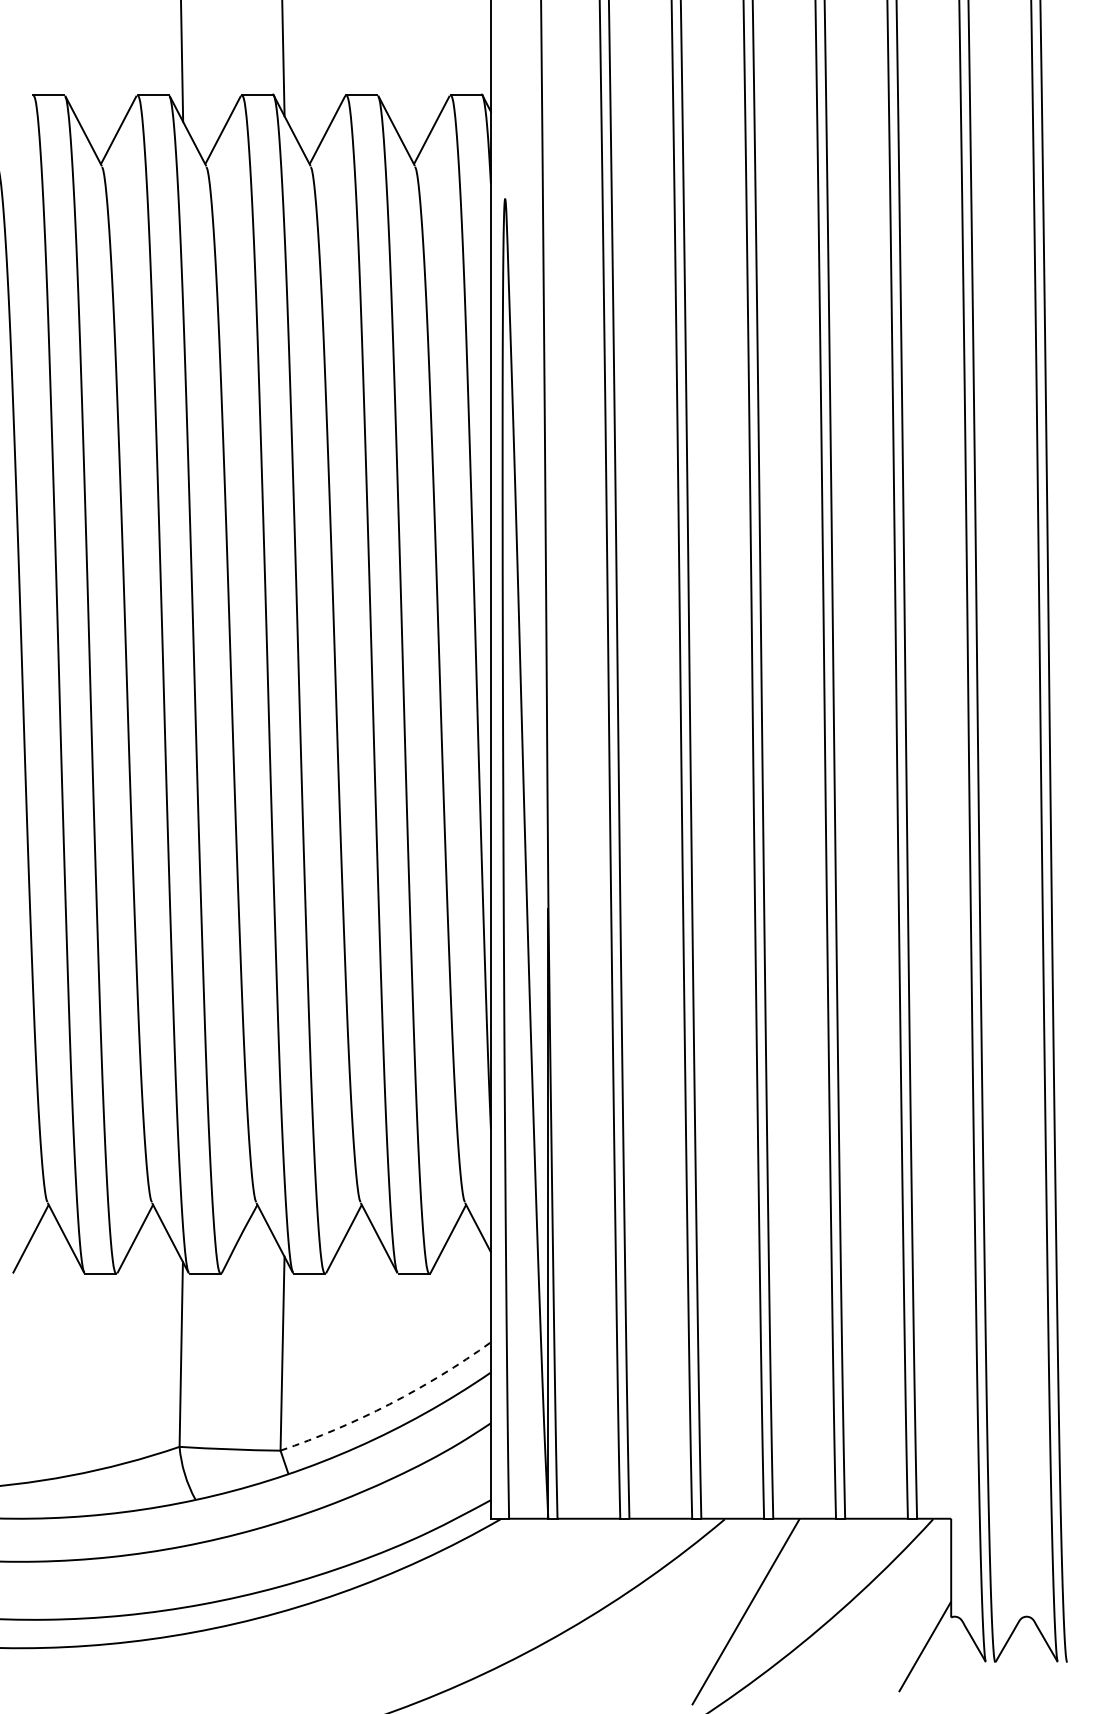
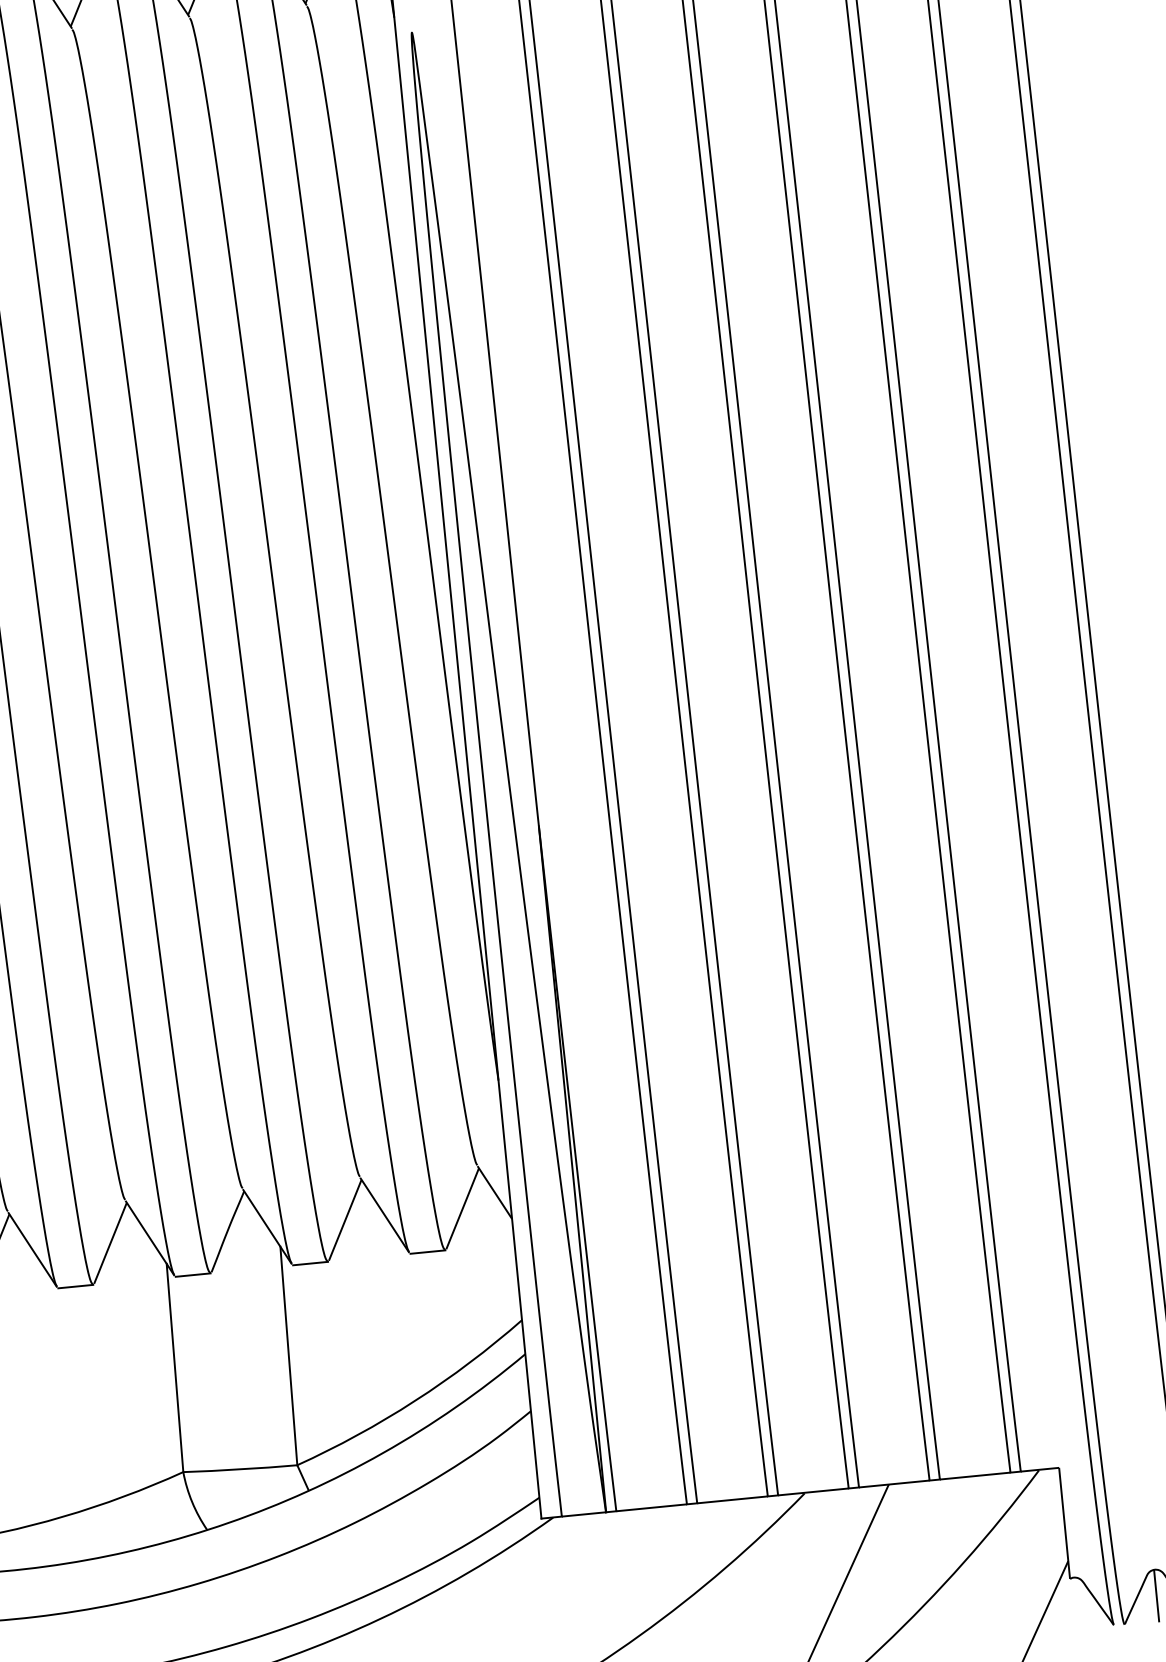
arc: (389, 1404) -> (414, 1401), dashed -> solid
line: (1025, 1639) -> (1156, 1595), added

